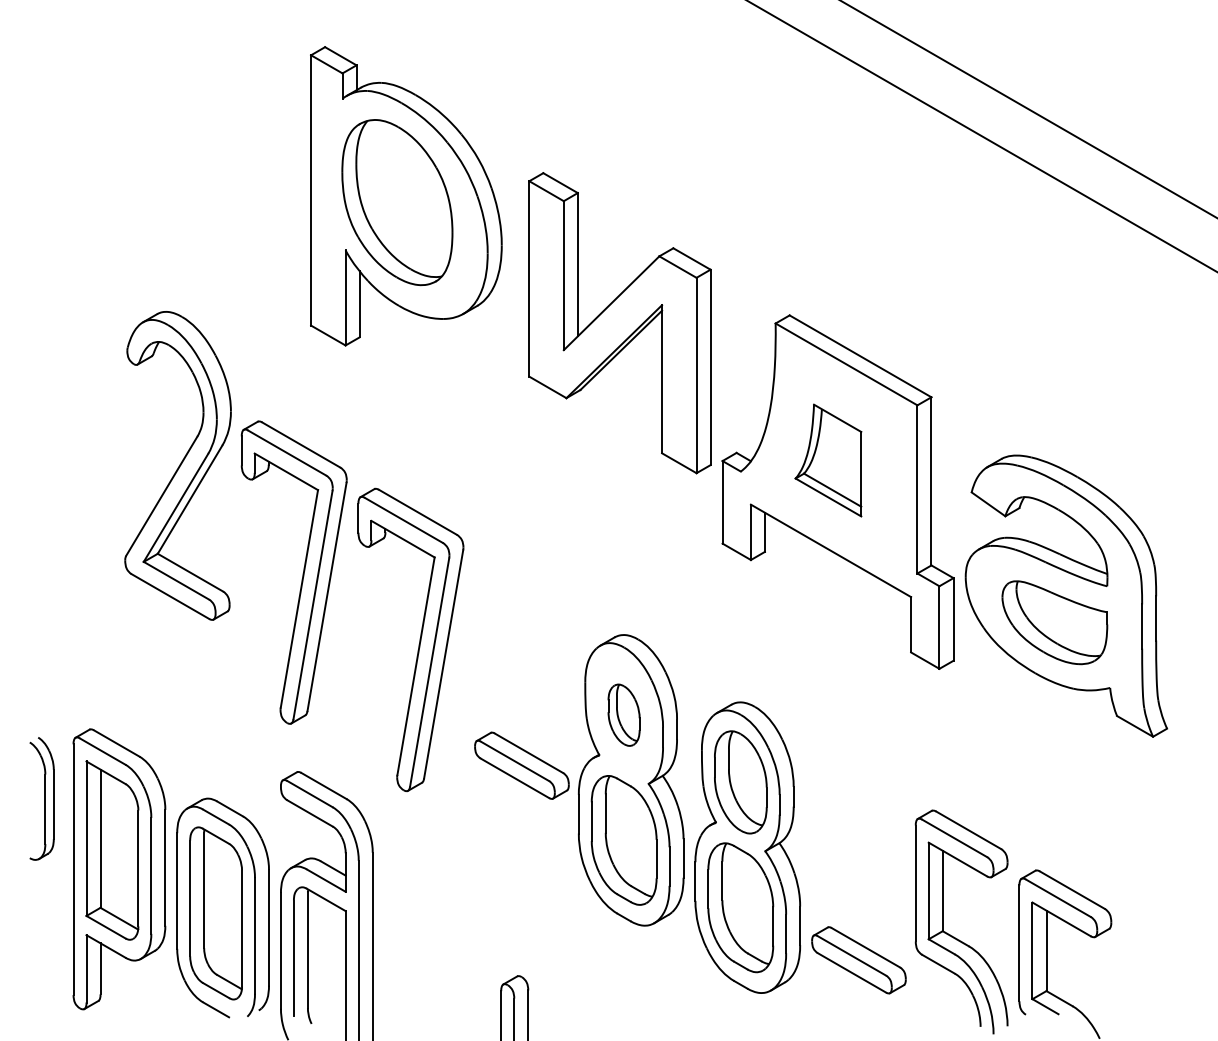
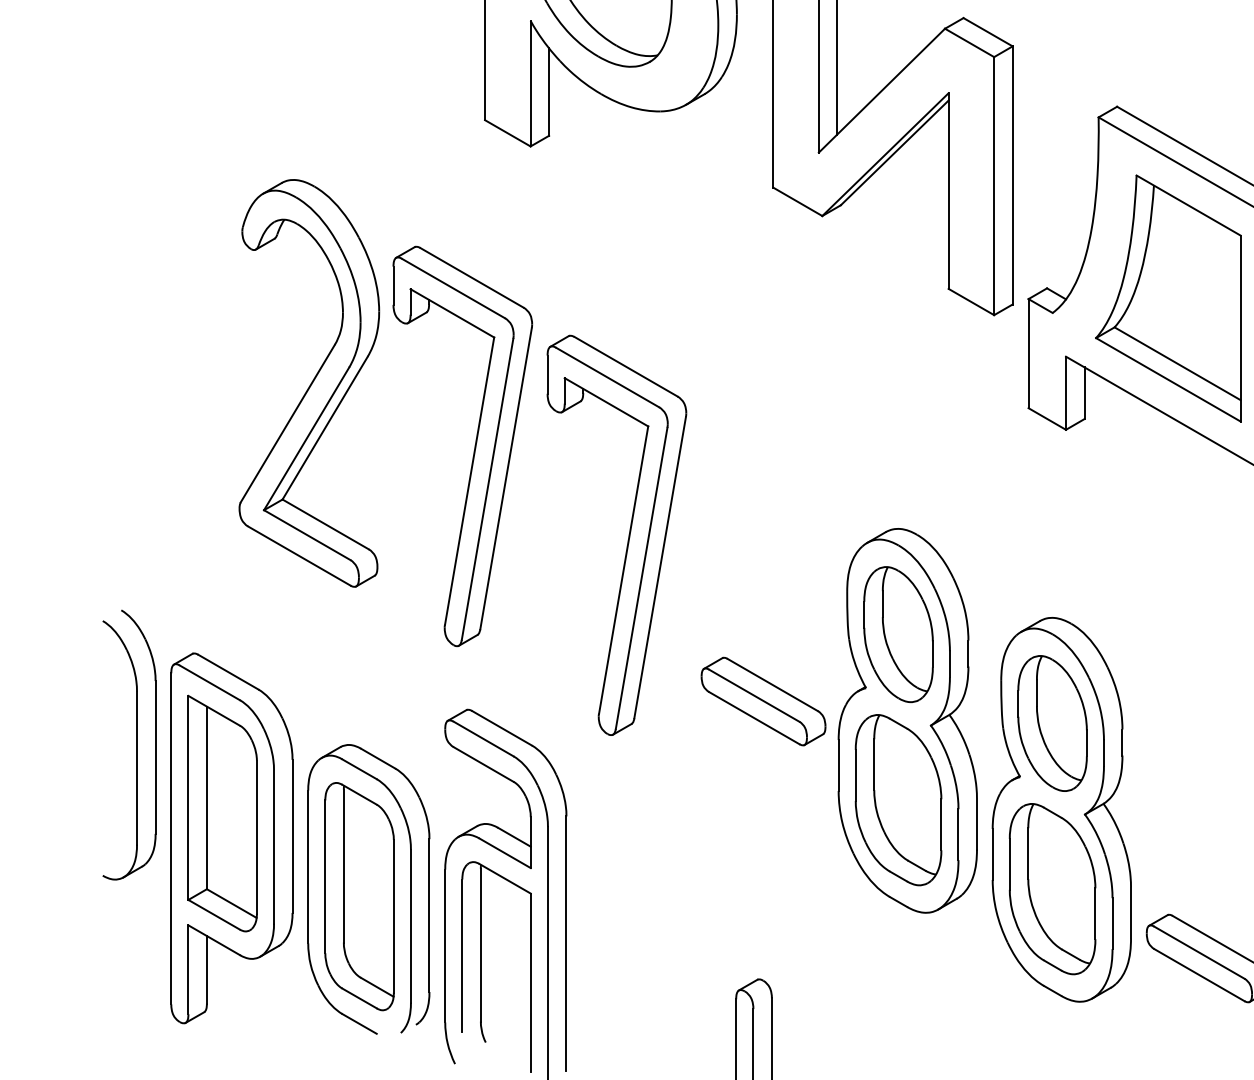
part: (828, 460) -> (1168, 298), size x1.67
part: (177, 465) -> (308, 382), moved
part: (623, 715) -> (897, 635), size x1.67
part: (41, 798) -> (128, 744), size x1.67

